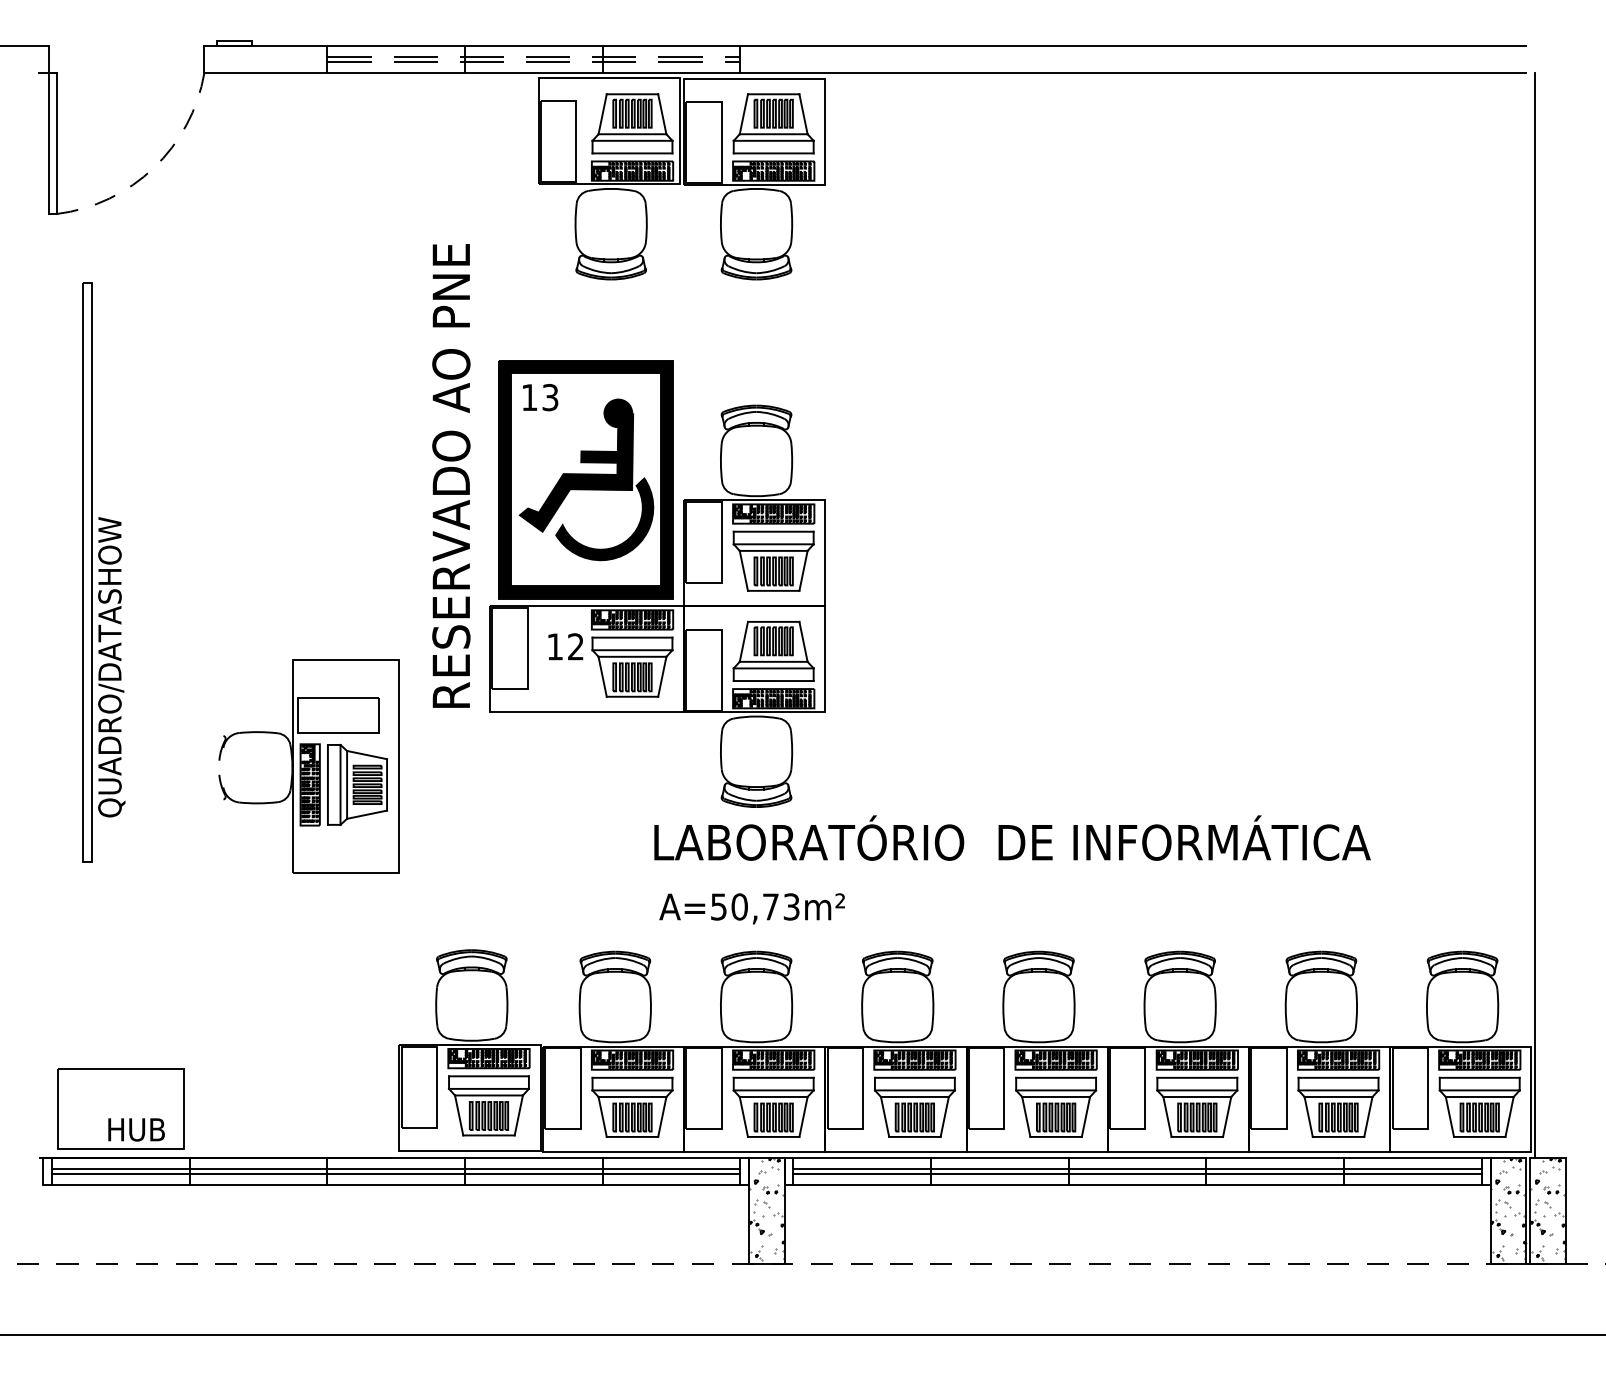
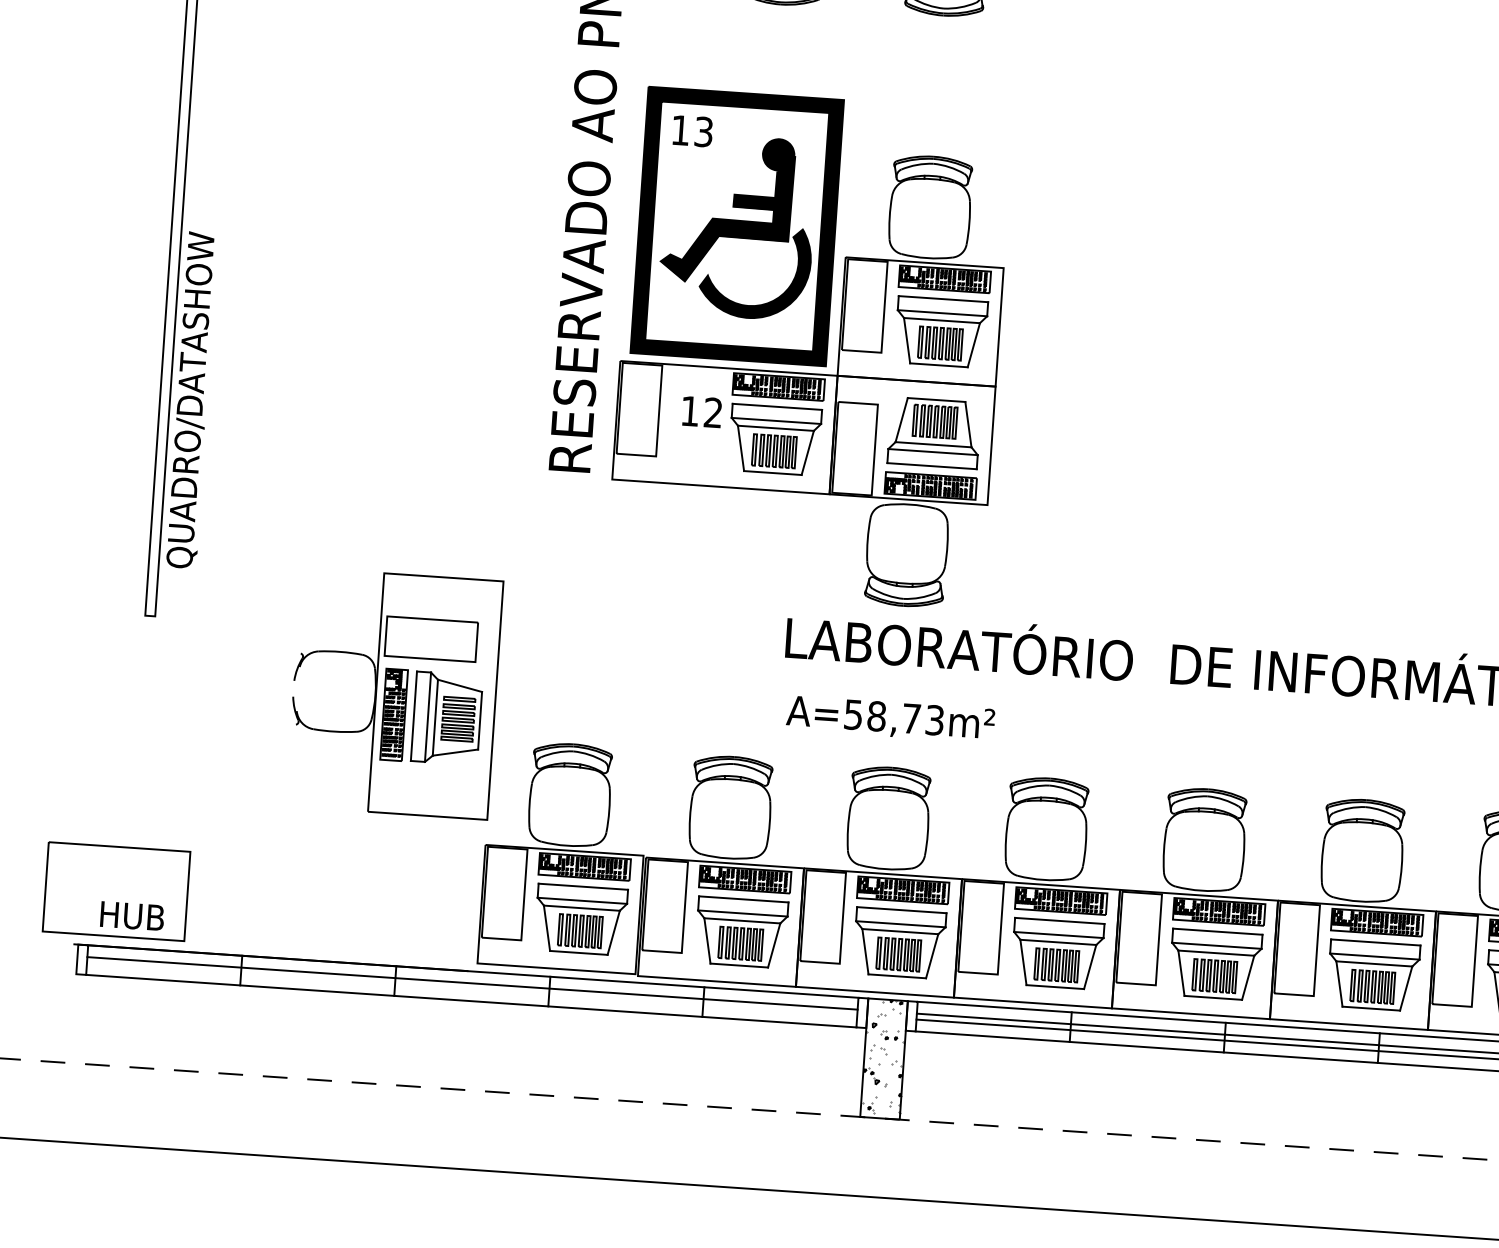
part: (308, 766) -> (393, 694), moved
text: (739, 906) -> (876, 715), A=50,73m² -> A=58,73m²
part: (120, 1108) -> (116, 891), moved
line: (396, 1174) -> (472, 989), removed

